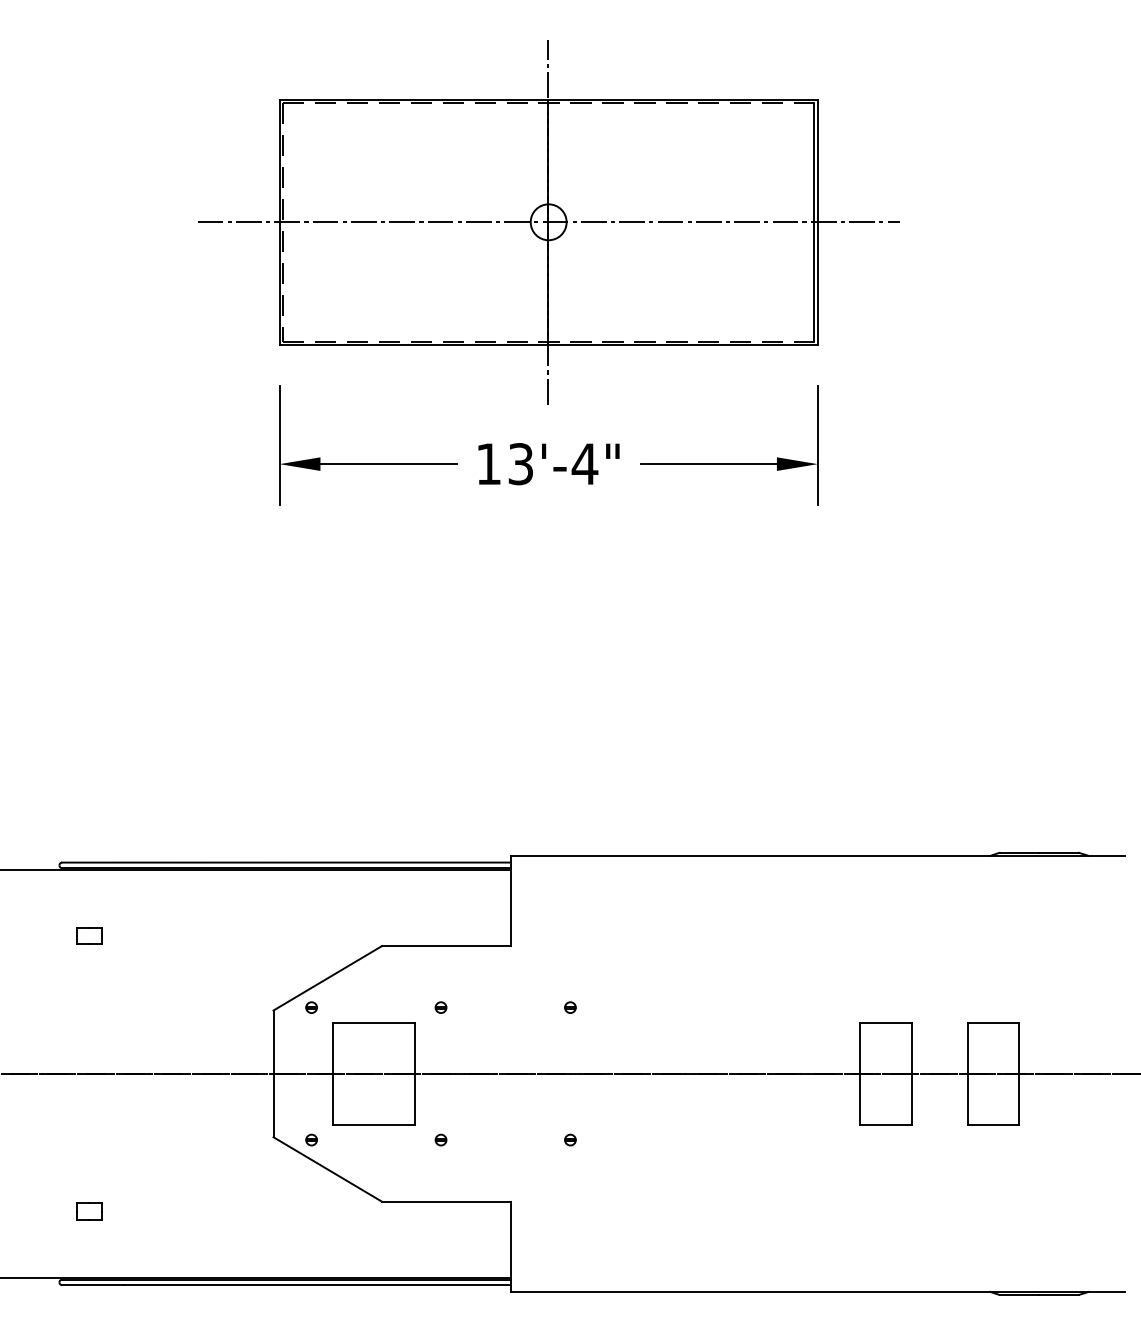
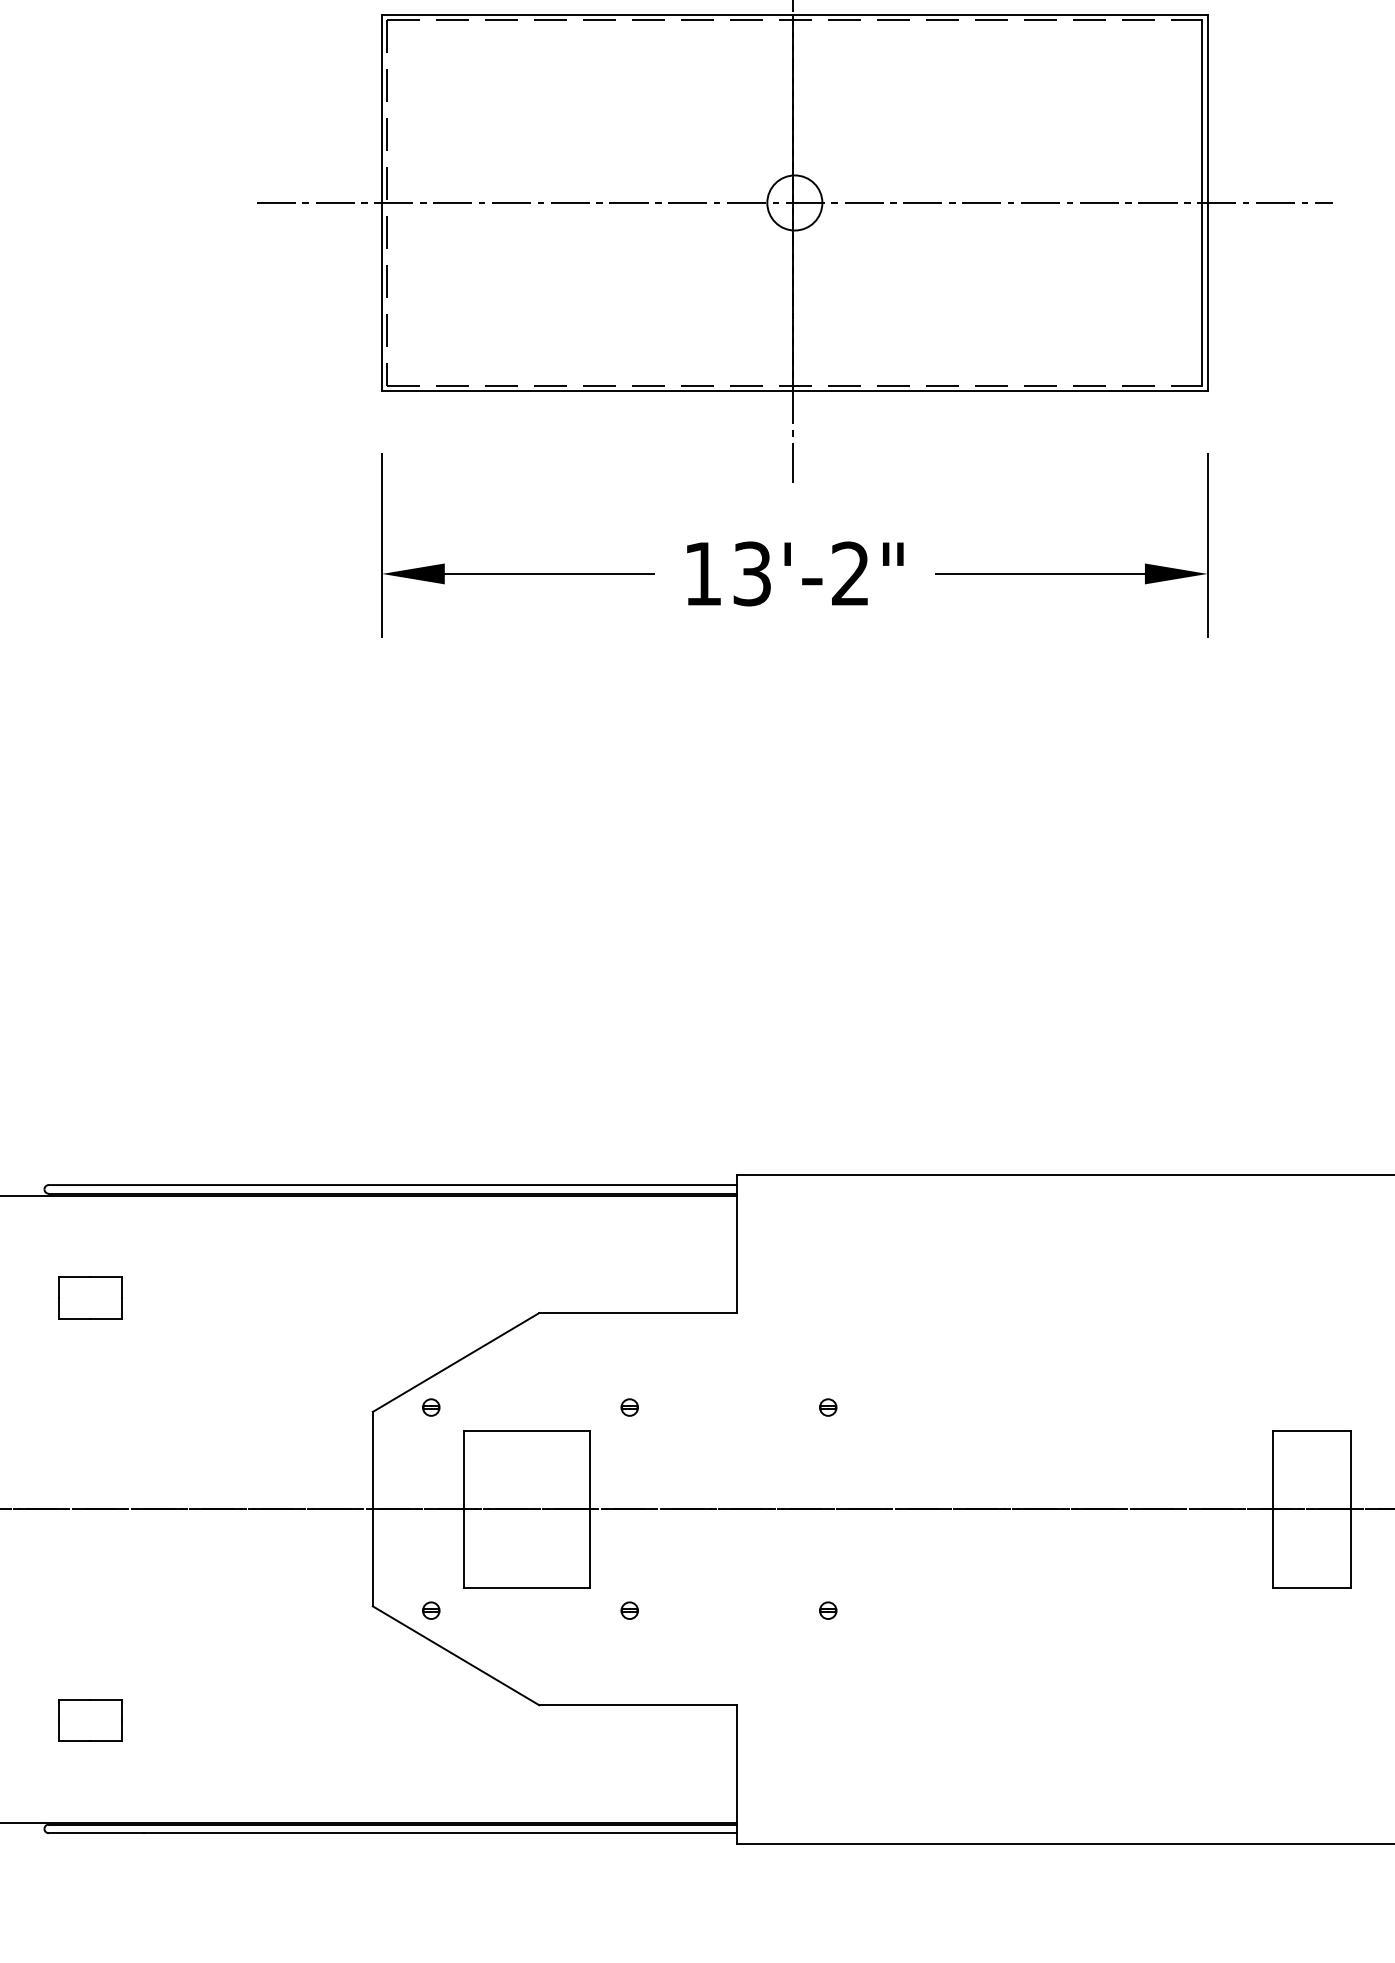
text: (584, 463) -> (849, 572), 13'-4" -> 13'-2"
part: (89, 936) -> (90, 1298), size x1.67
part: (89, 1211) -> (90, 1720), size x1.67

